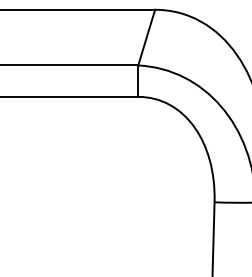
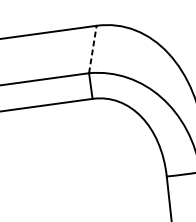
line: (146, 37) -> (92, 49), solid -> dashed

